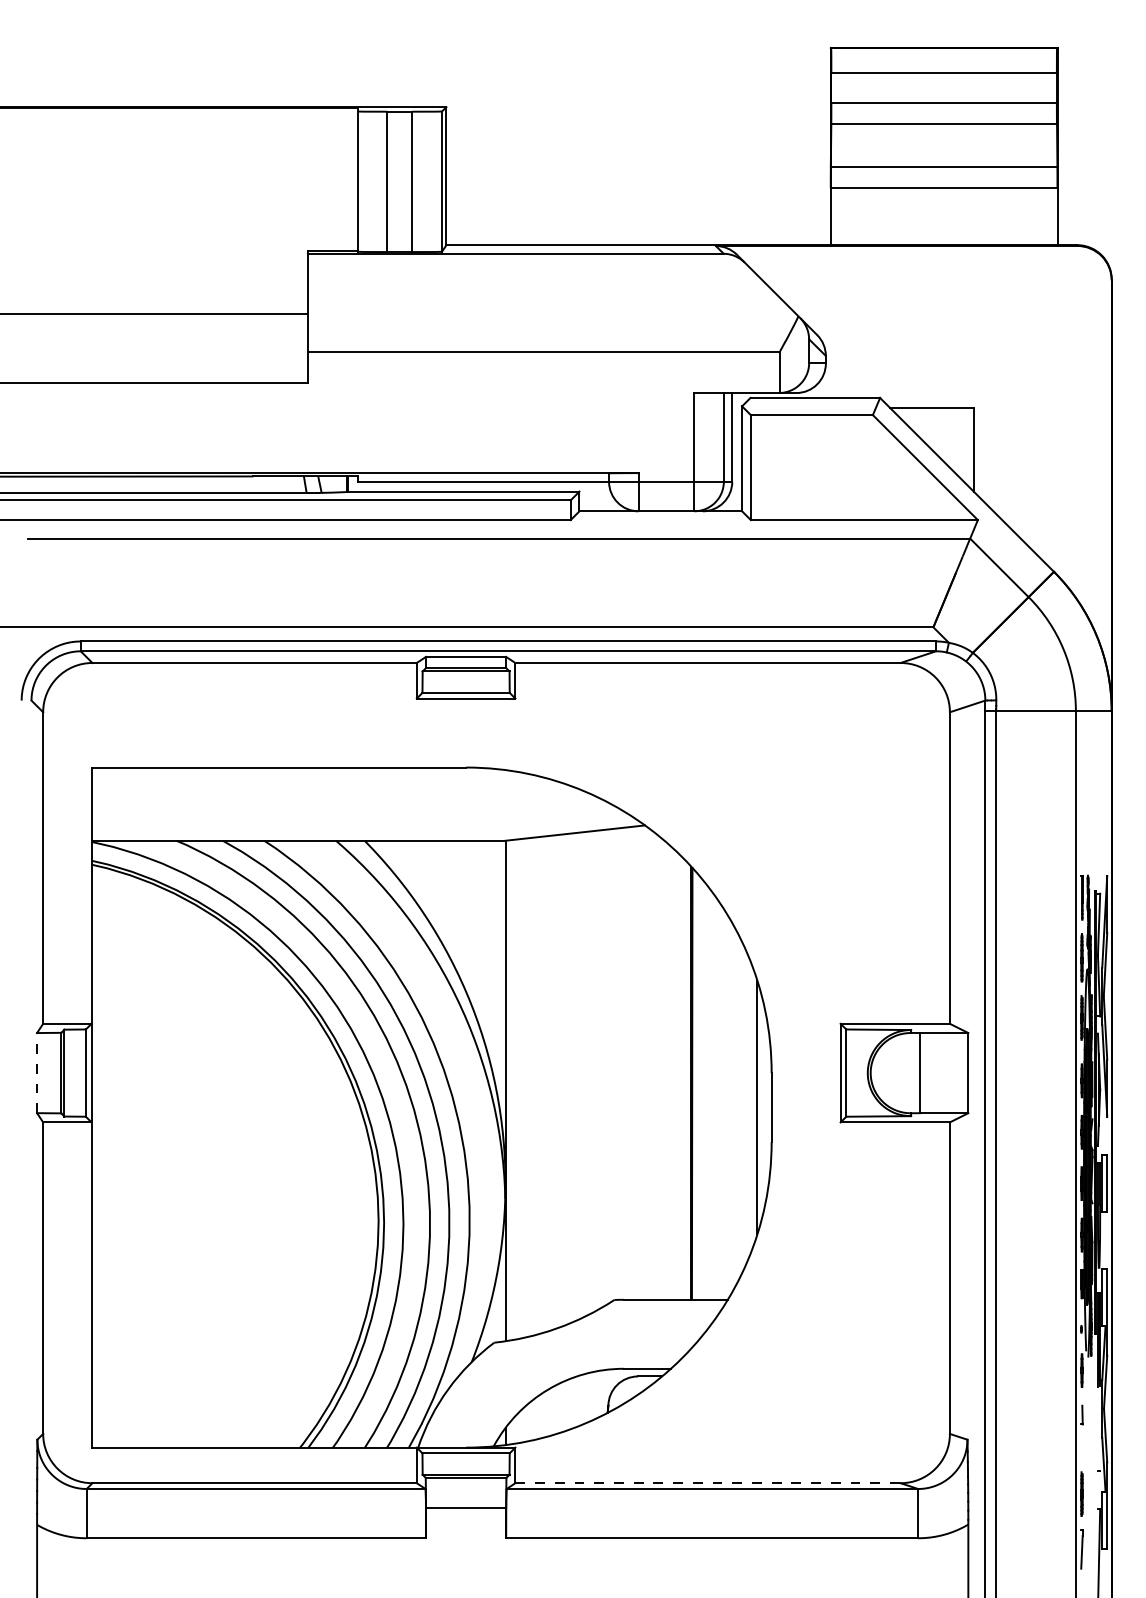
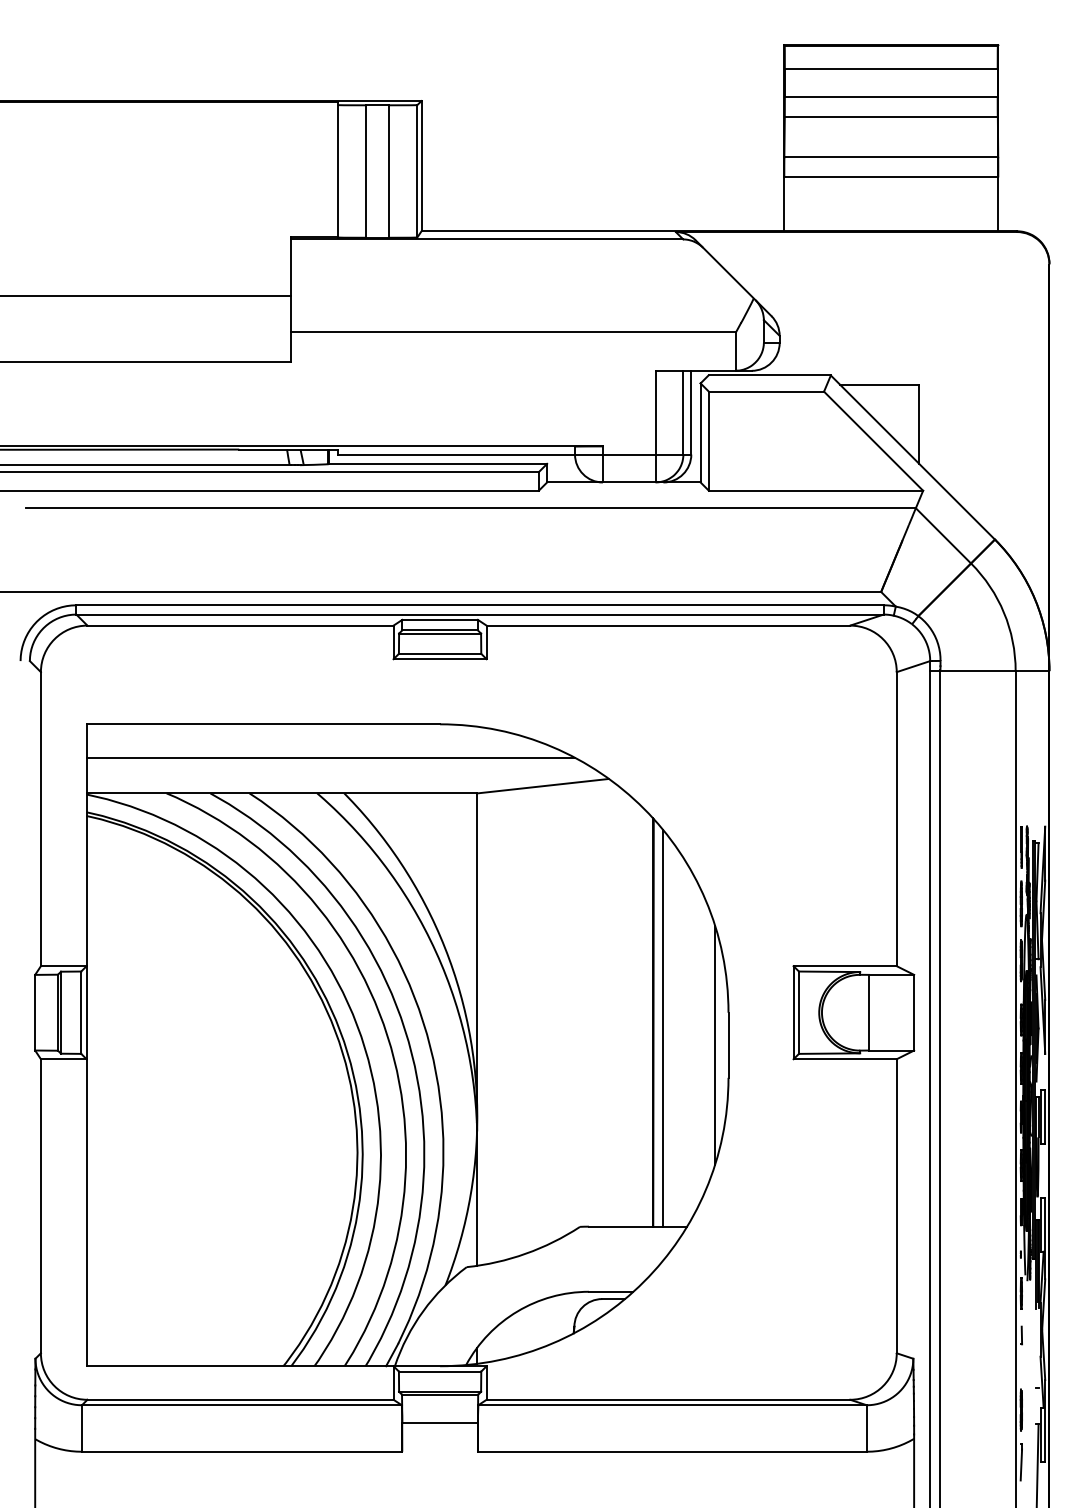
line: (349, 802) -> (330, 757), added
line: (37, 1072) -> (35, 1012), dashed -> solid
line: (702, 1089) -> (663, 1028), added
line: (708, 1482) -> (668, 1399), dashed -> solid

